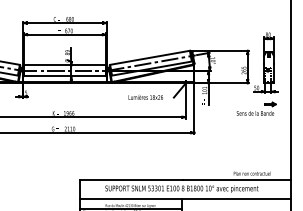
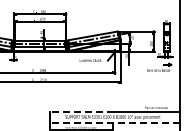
line: (131, 179) -> (81, 111), solid -> dashed
line: (184, 198) -> (114, 123), solid -> dashed

